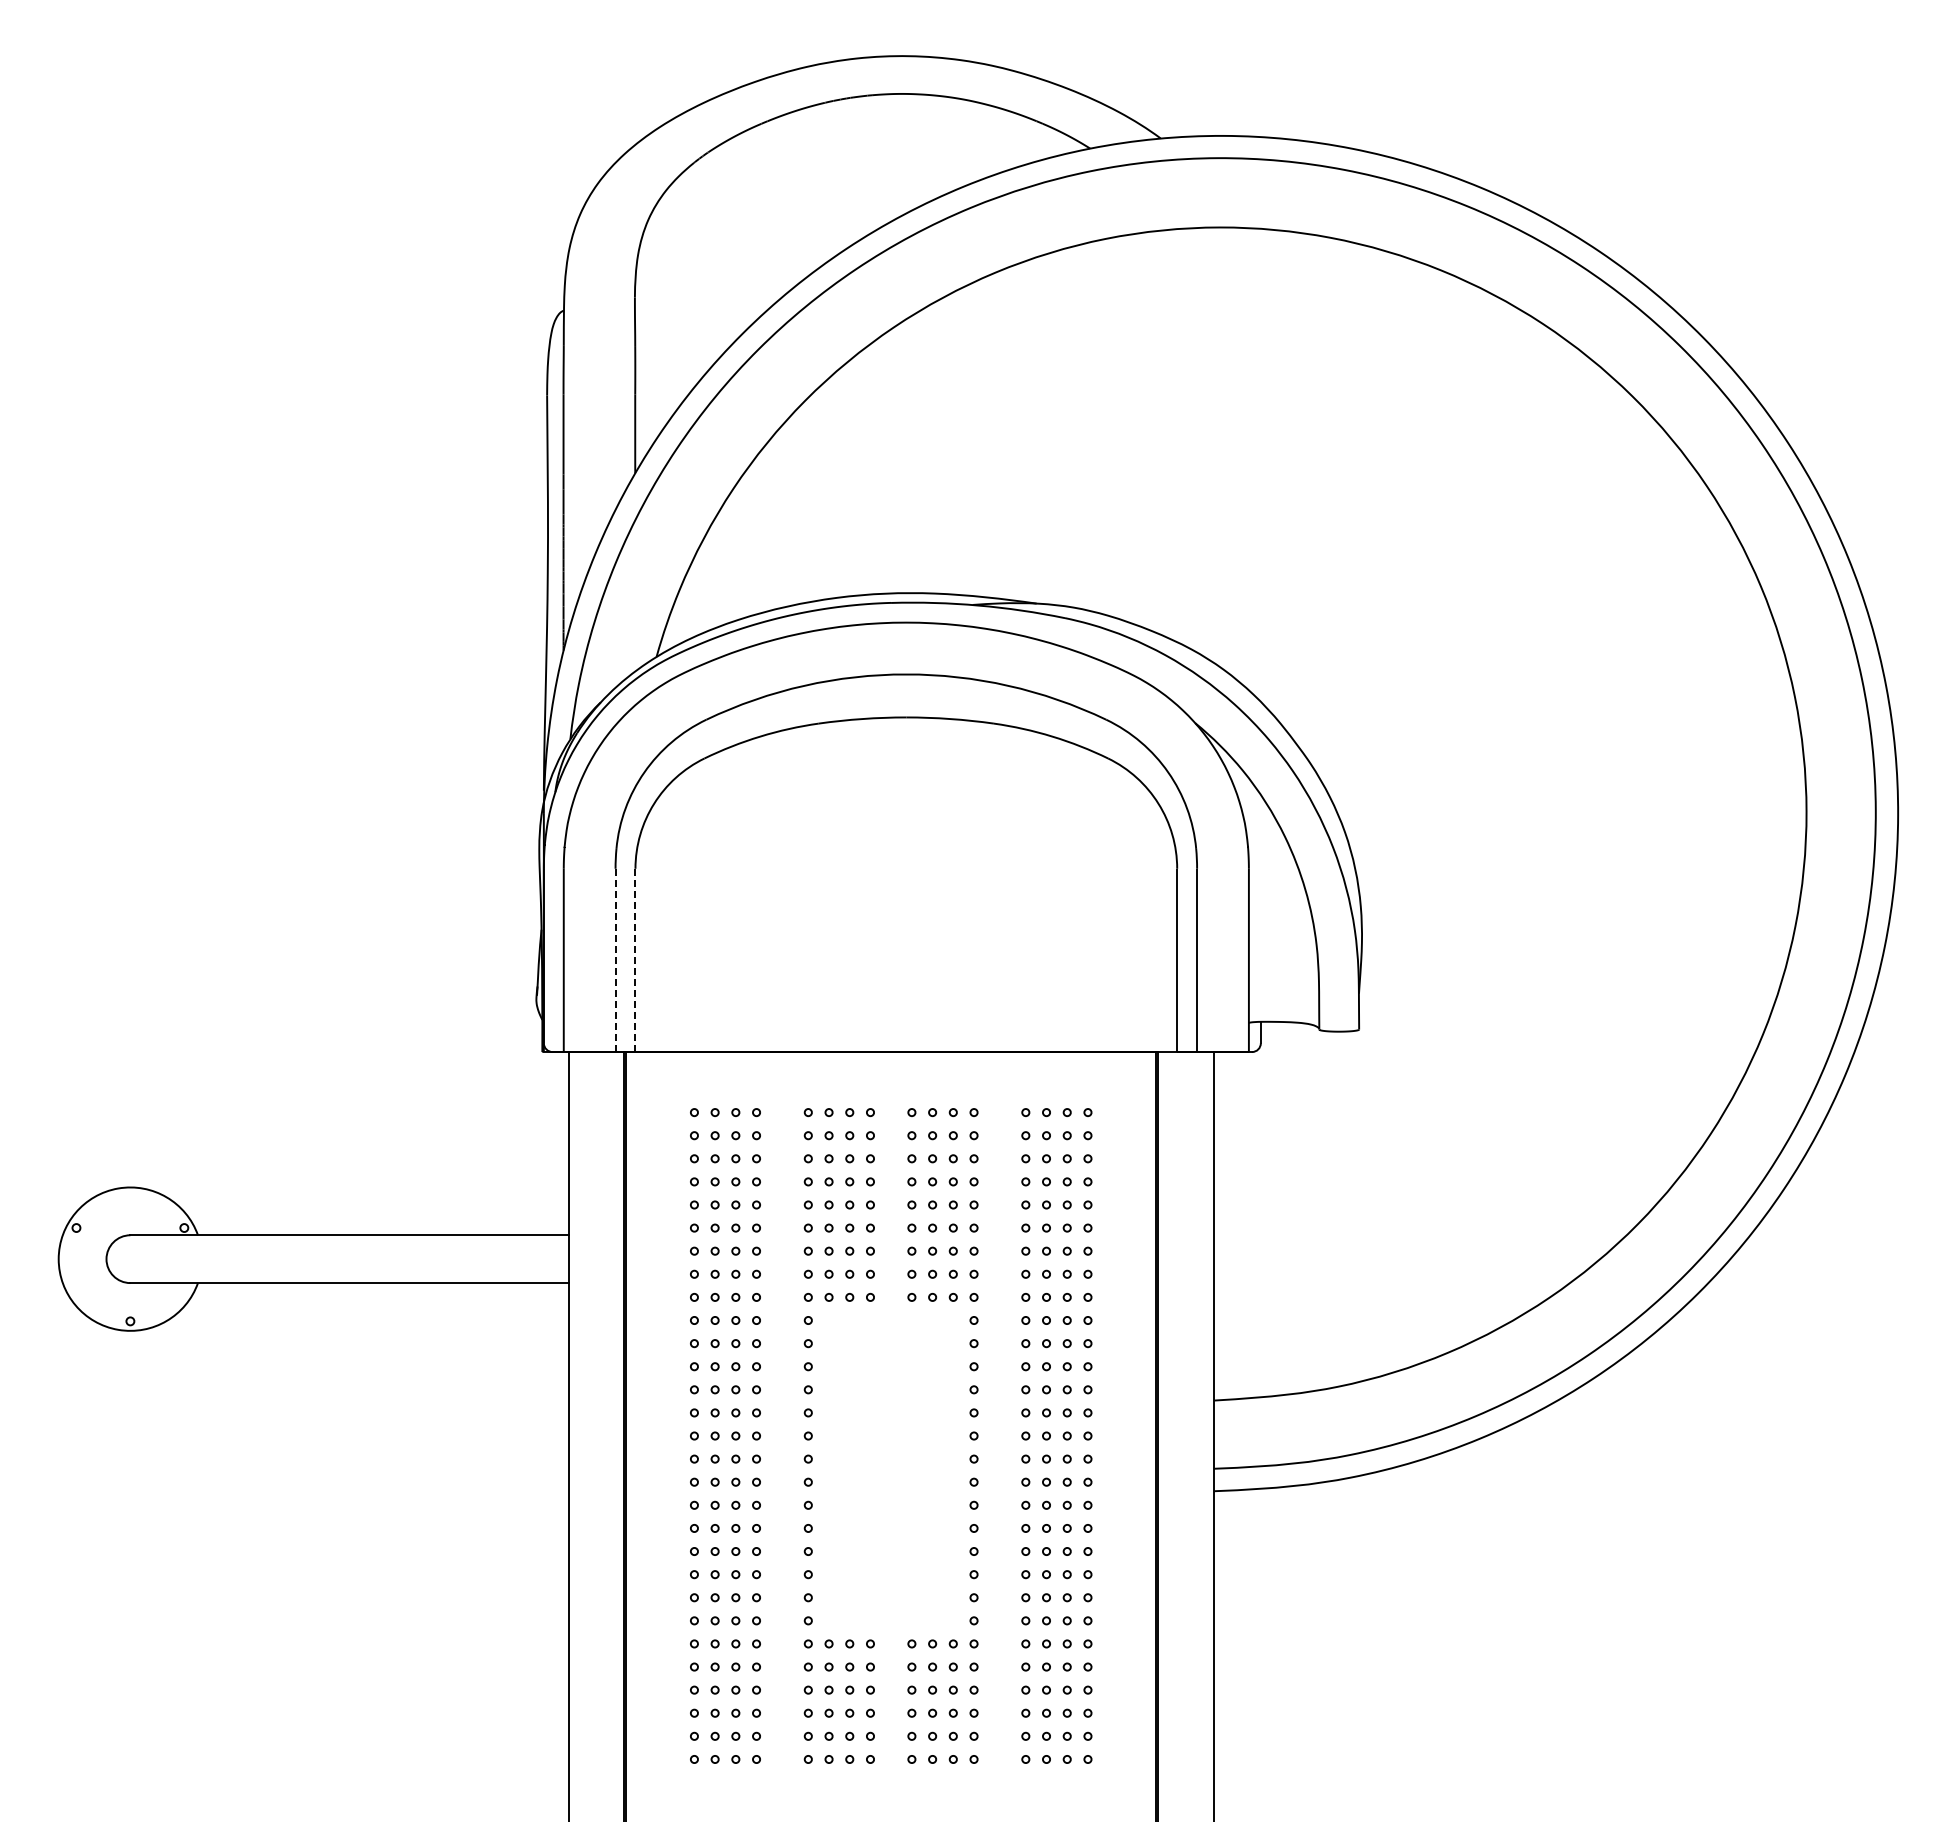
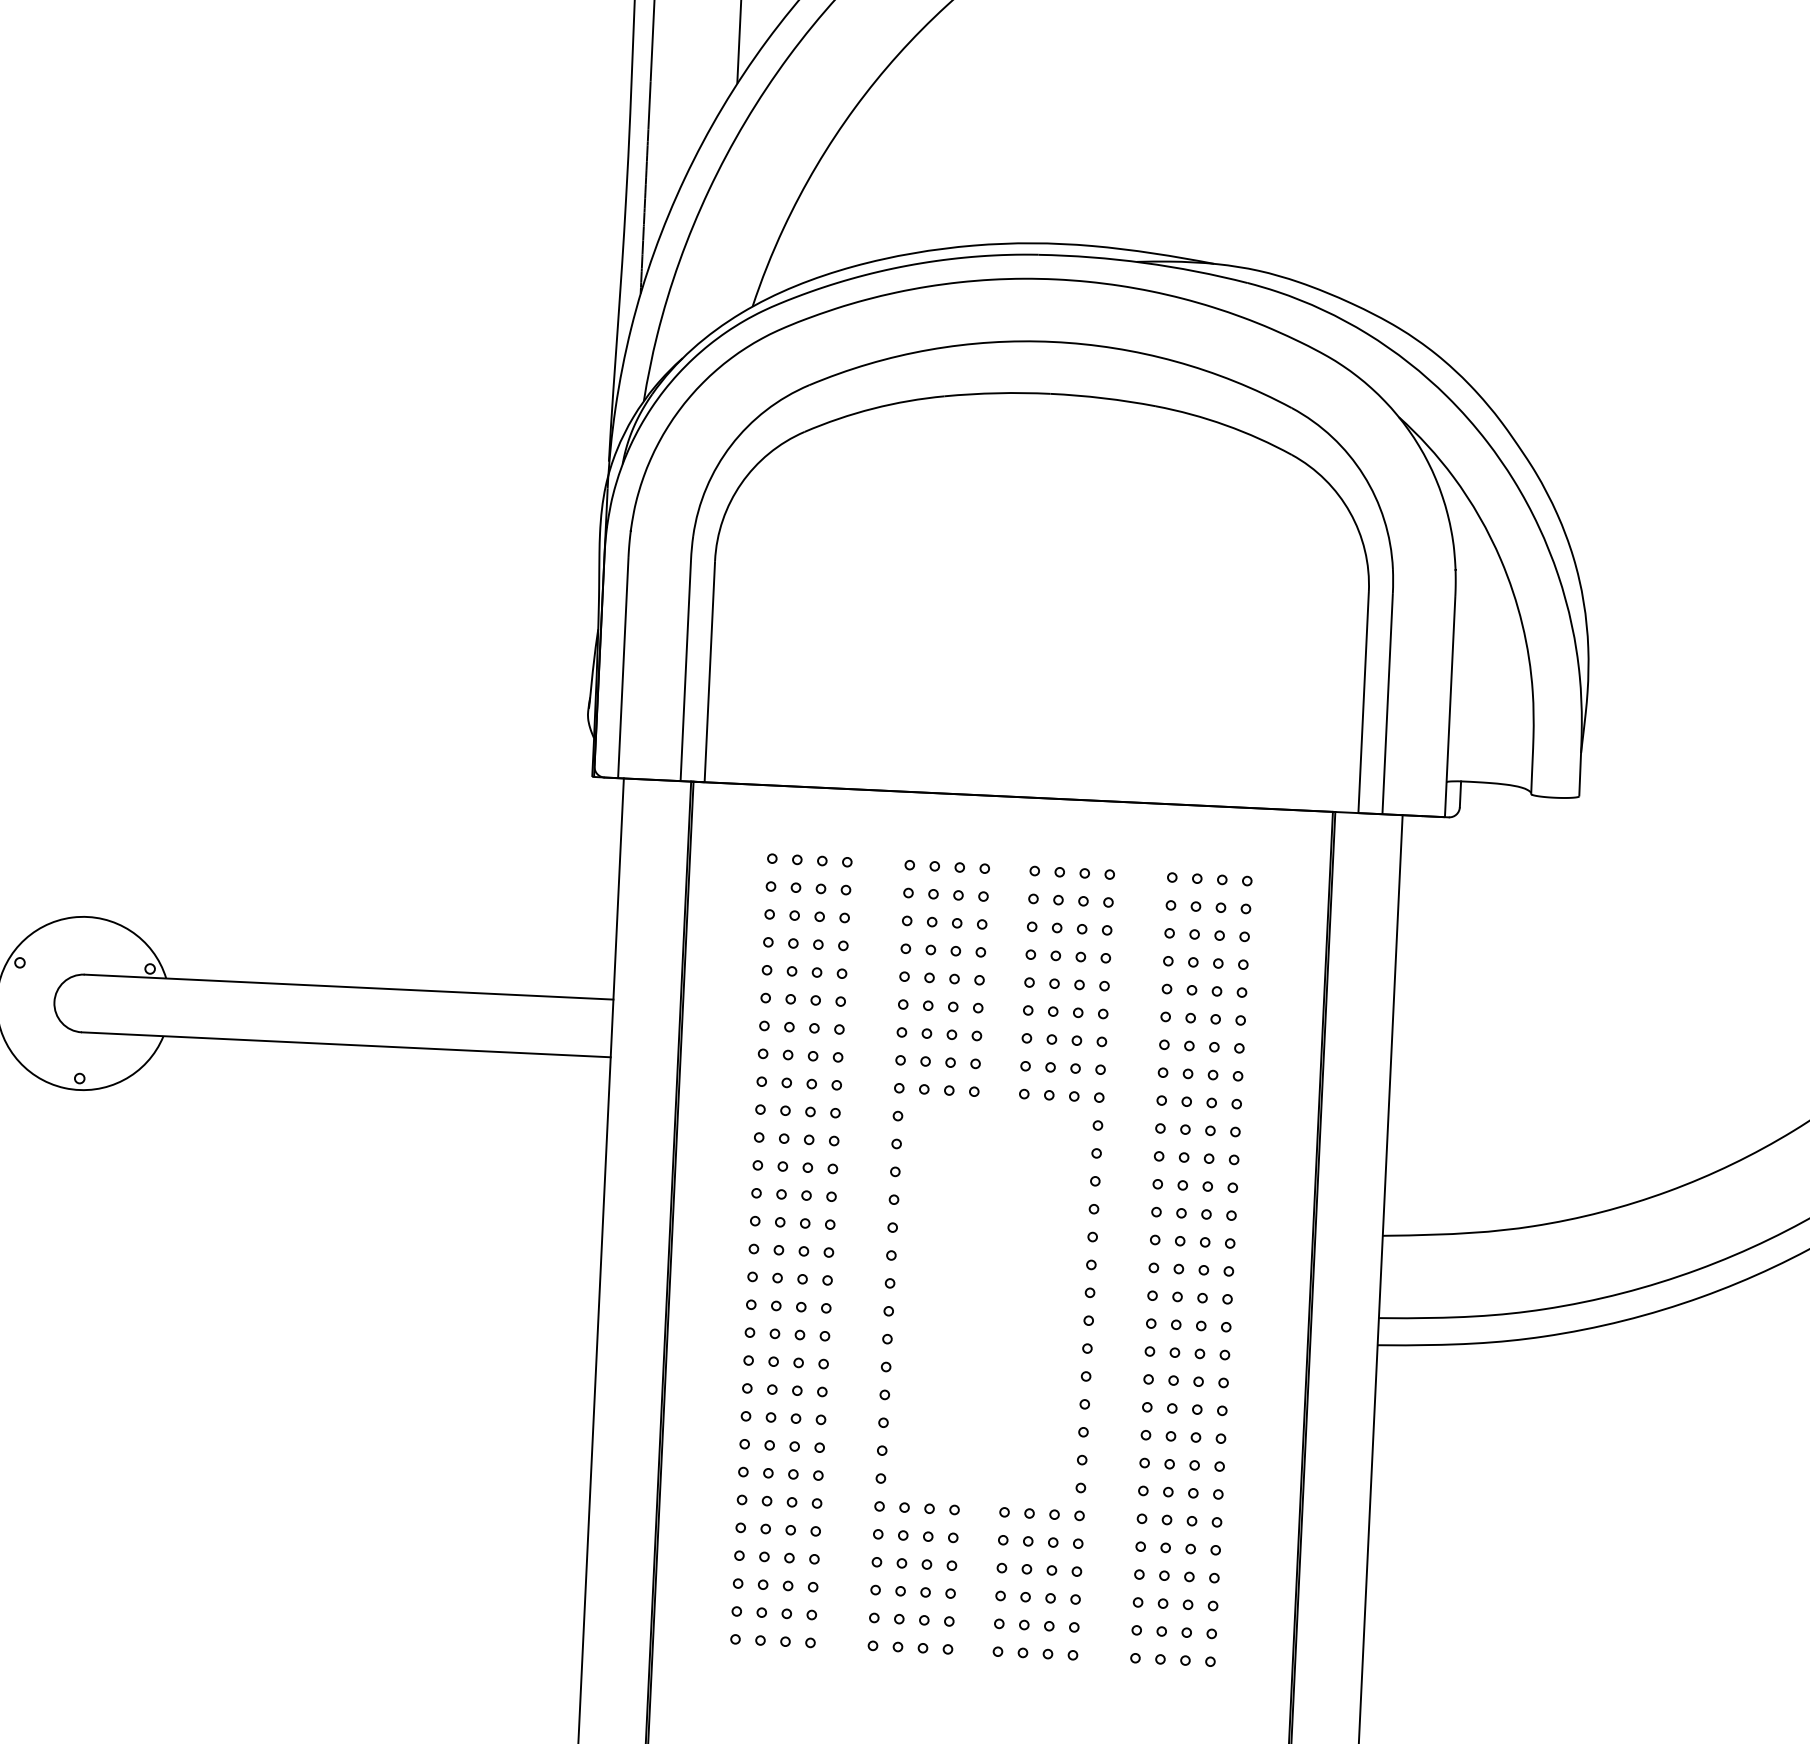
line: (615, 960) -> (685, 670), dashed -> solid
line: (635, 960) -> (709, 671), dashed -> solid

